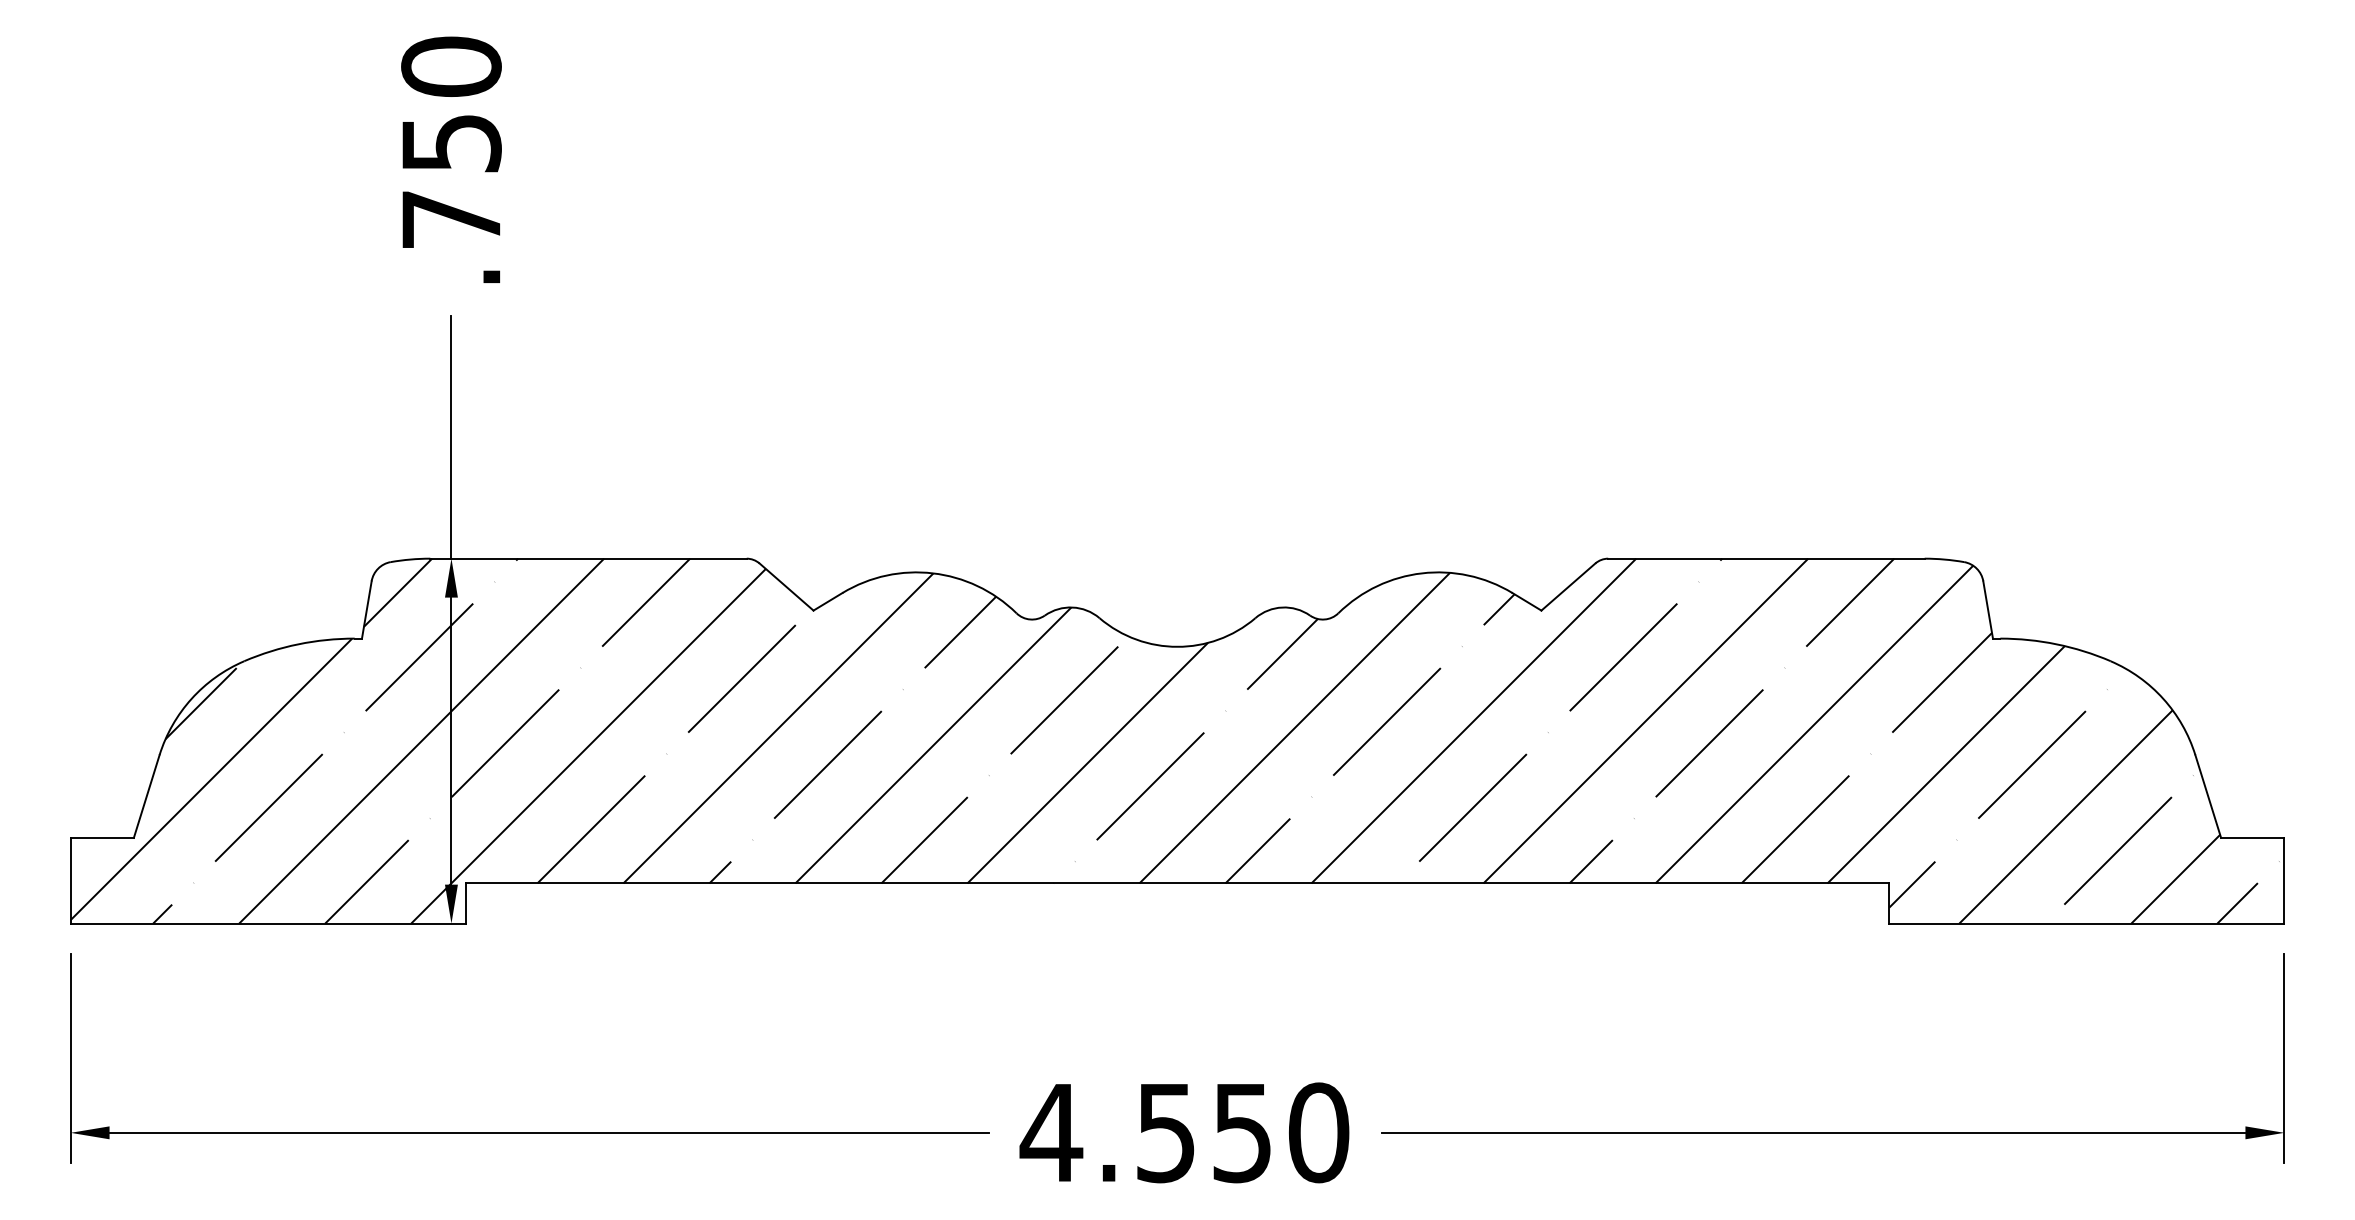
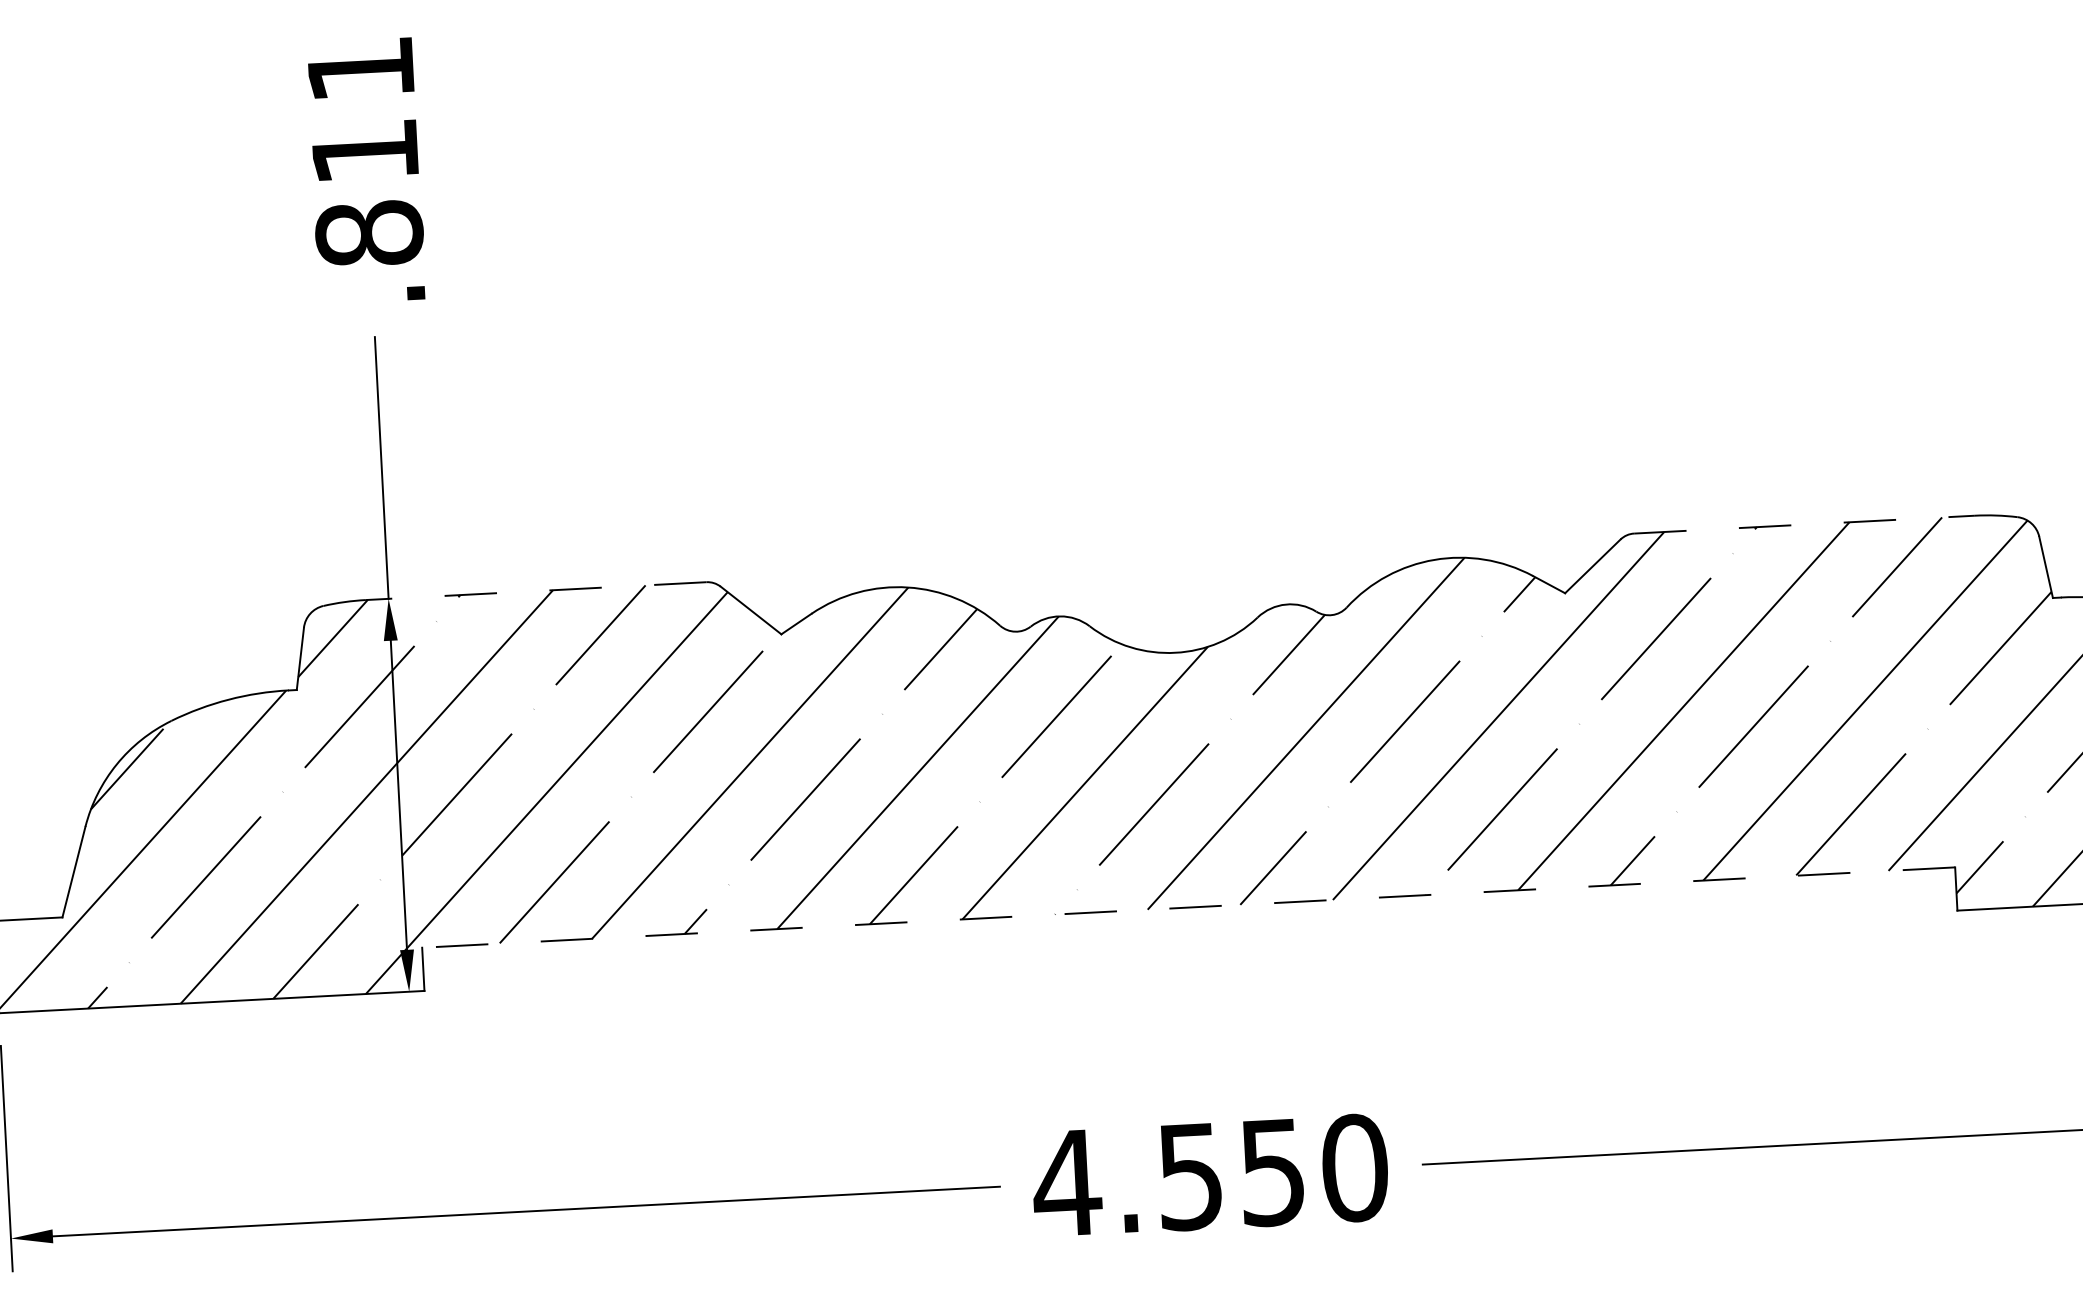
text: (451, 142) -> (365, 150), .750 -> .811
line: (588, 558) -> (536, 590), solid -> dashed
line: (1766, 558) -> (1804, 524), solid -> dashed
line: (1177, 883) -> (1188, 907), solid -> dashed

